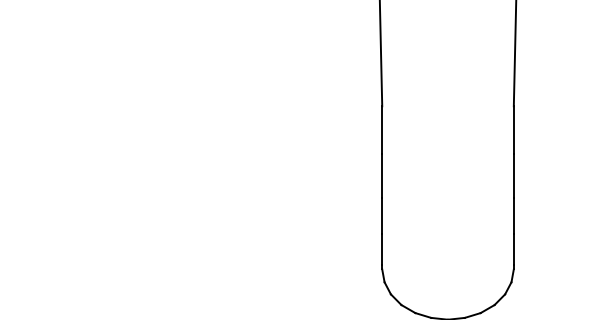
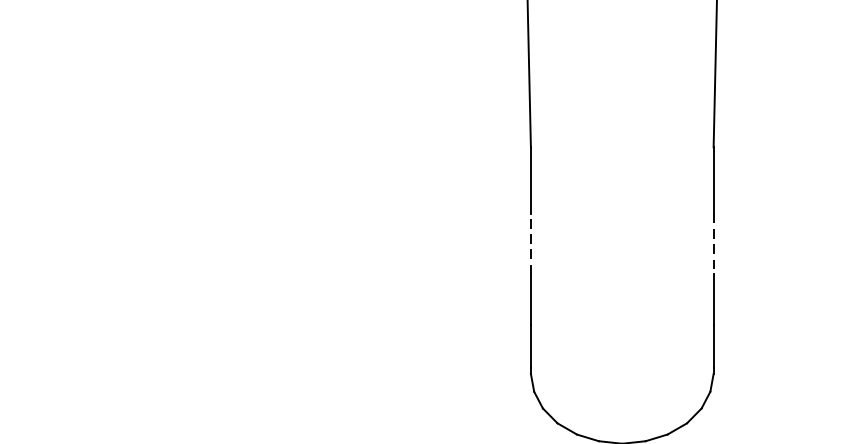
line: (382, 175) -> (531, 243), solid -> dashed
line: (513, 175) -> (713, 243), solid -> dashed

